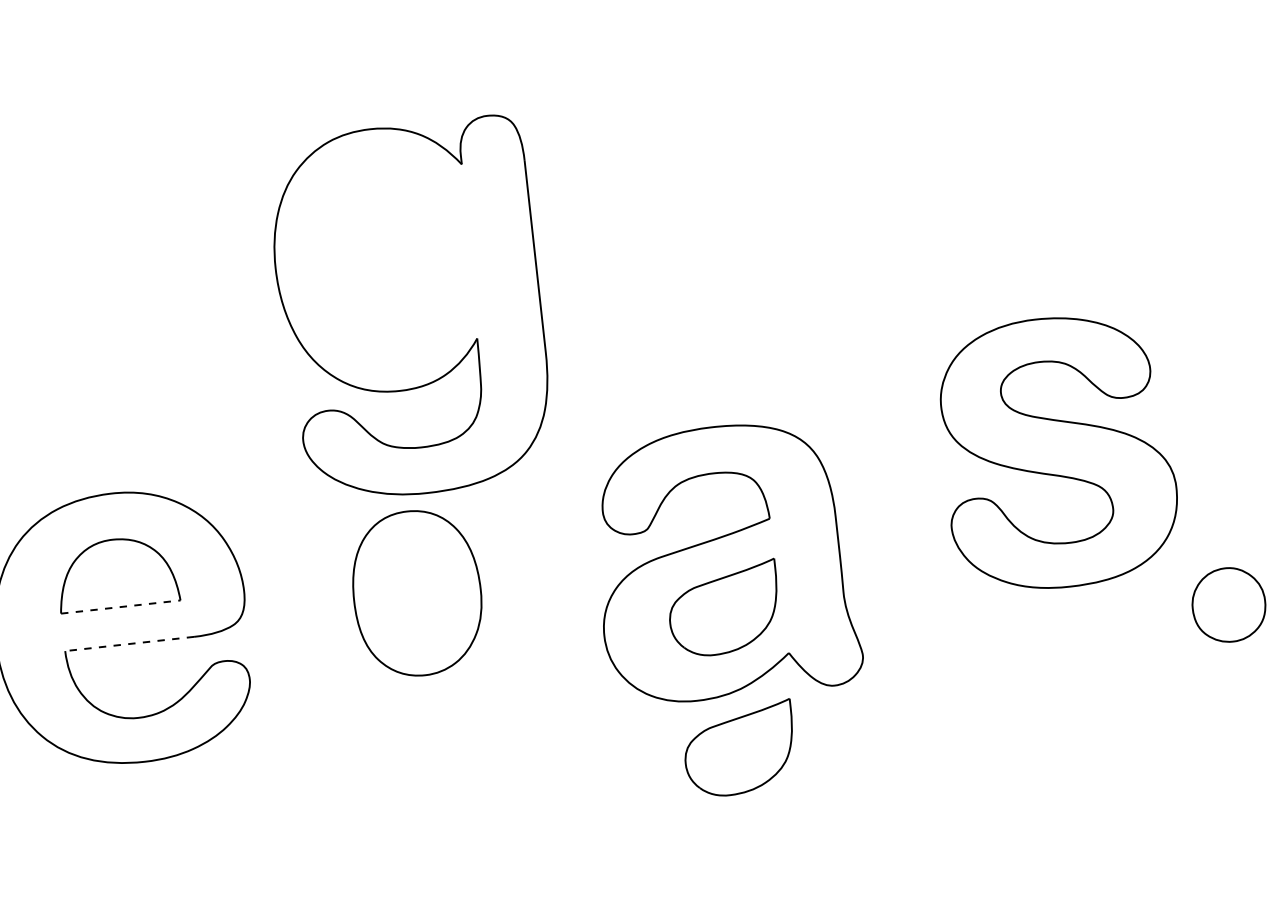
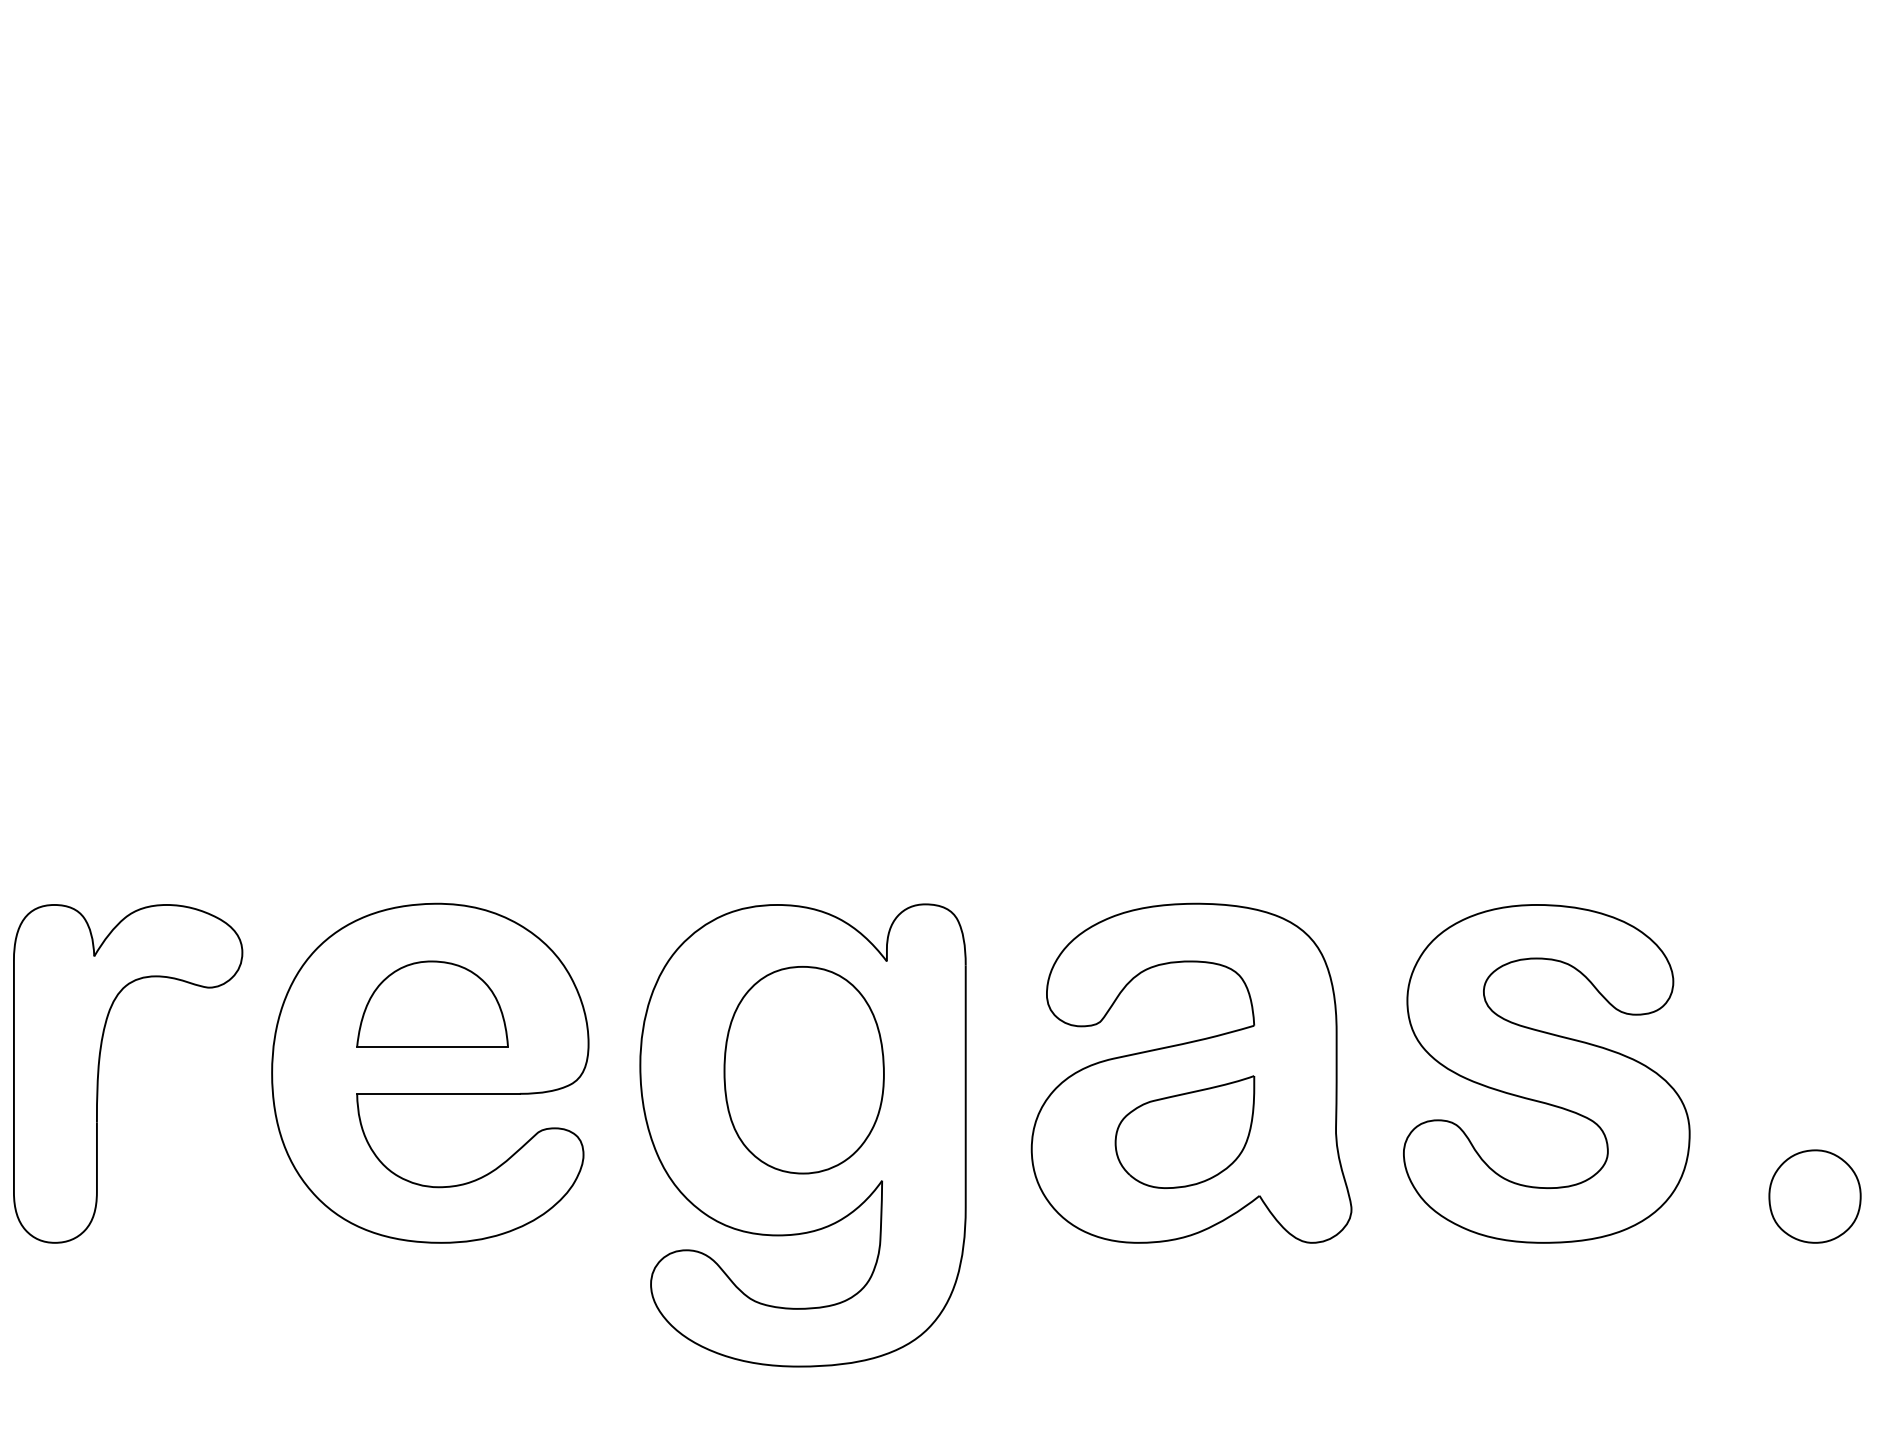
part: (410, 309) -> (802, 1135), moved
part: (1057, 452) -> (1546, 1073), moved
line: (121, 606) -> (433, 1046), dashed -> solid
line: (129, 643) -> (438, 1093), dashed -> solid
part: (739, 748) -> (1184, 1308), removed

